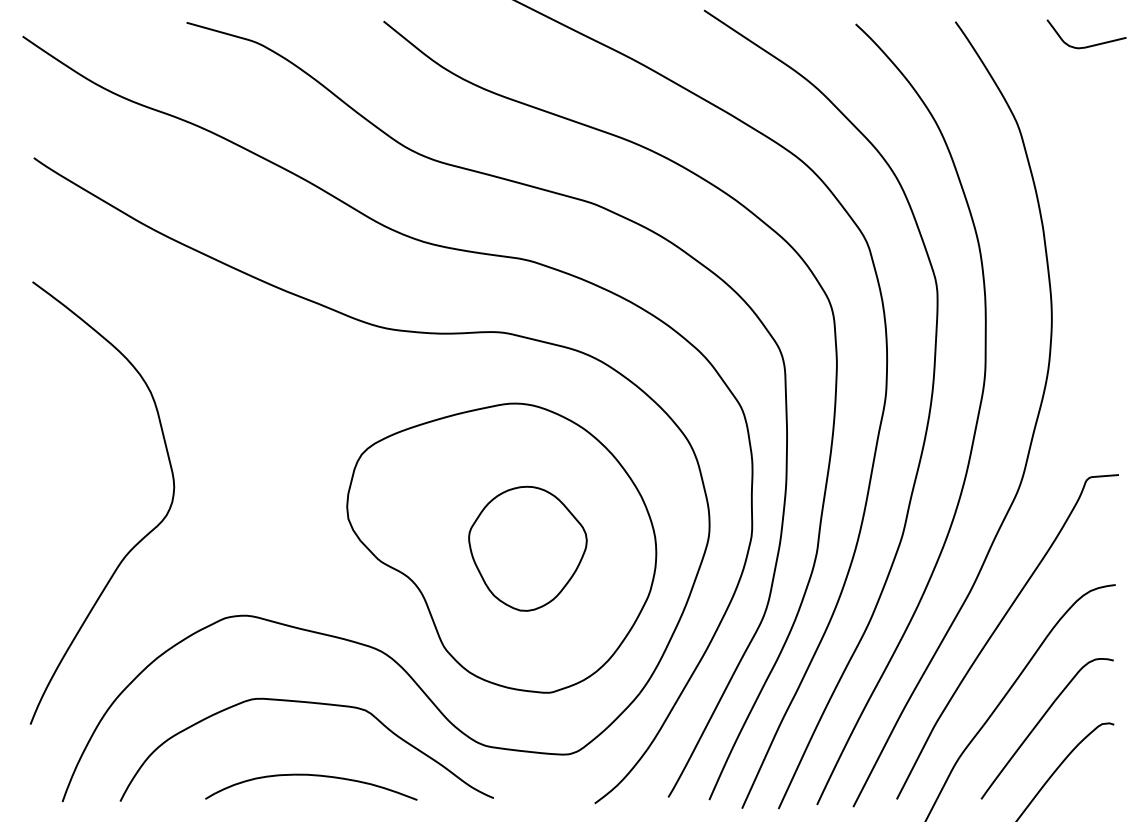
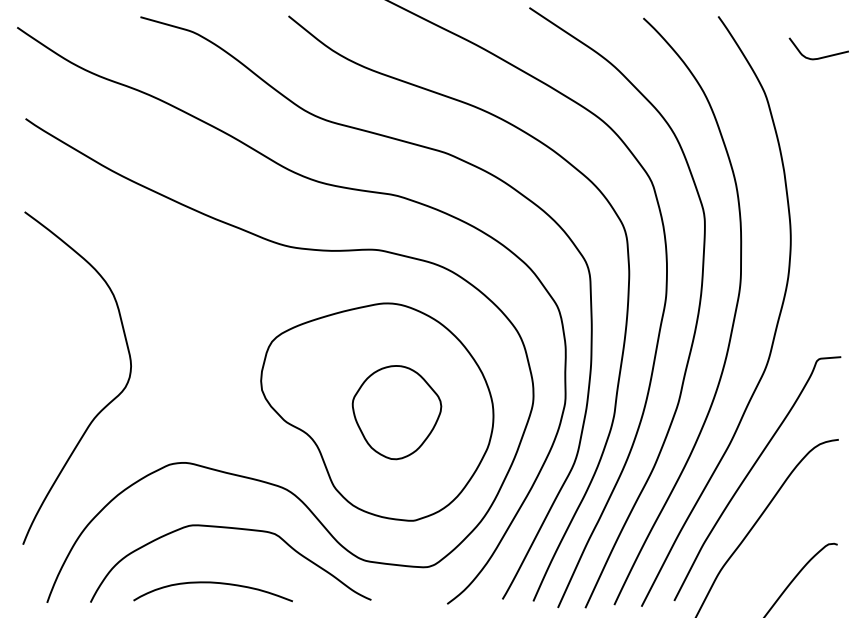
curve: (1091, 44) -> (822, 56), moved
curve: (1040, 721) -> (782, 542), removed
curve: (310, 776) -> (212, 583), moved

